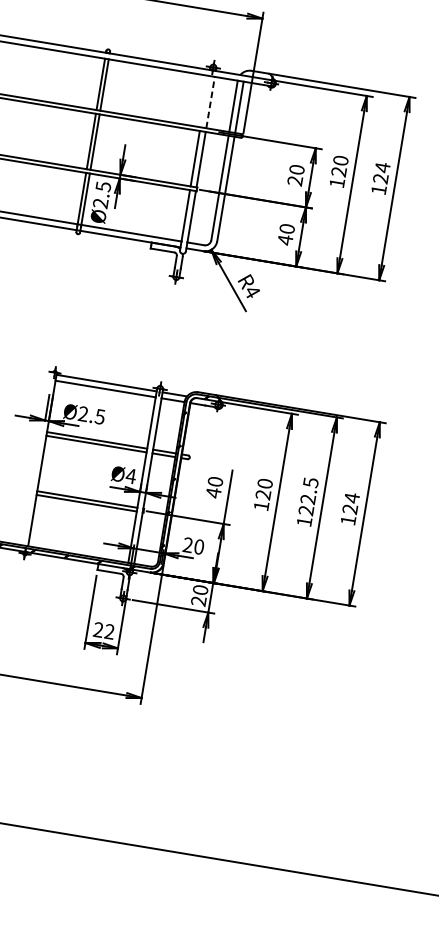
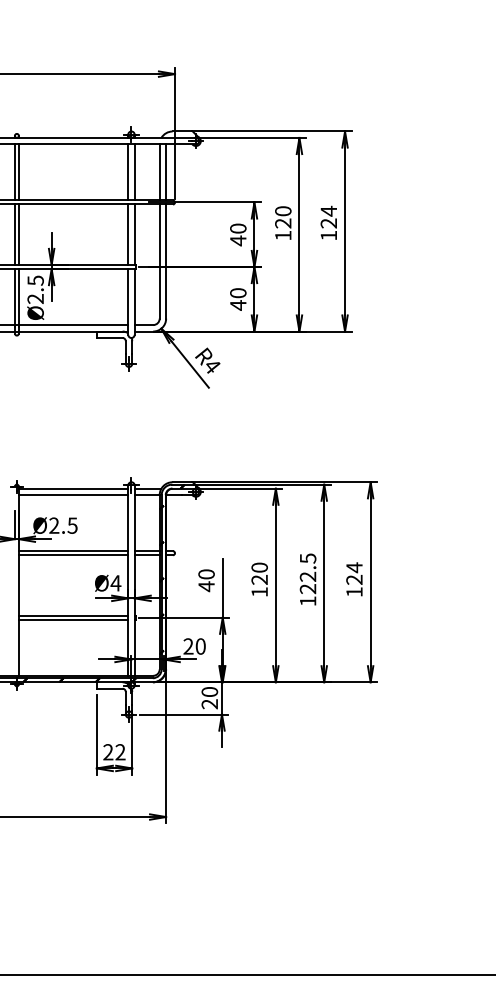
line: (204, 101) -> (128, 172), added
line: (210, 101) -> (134, 171), dashed -> solid
text: (295, 180) -> (238, 240), 20 -> 40

